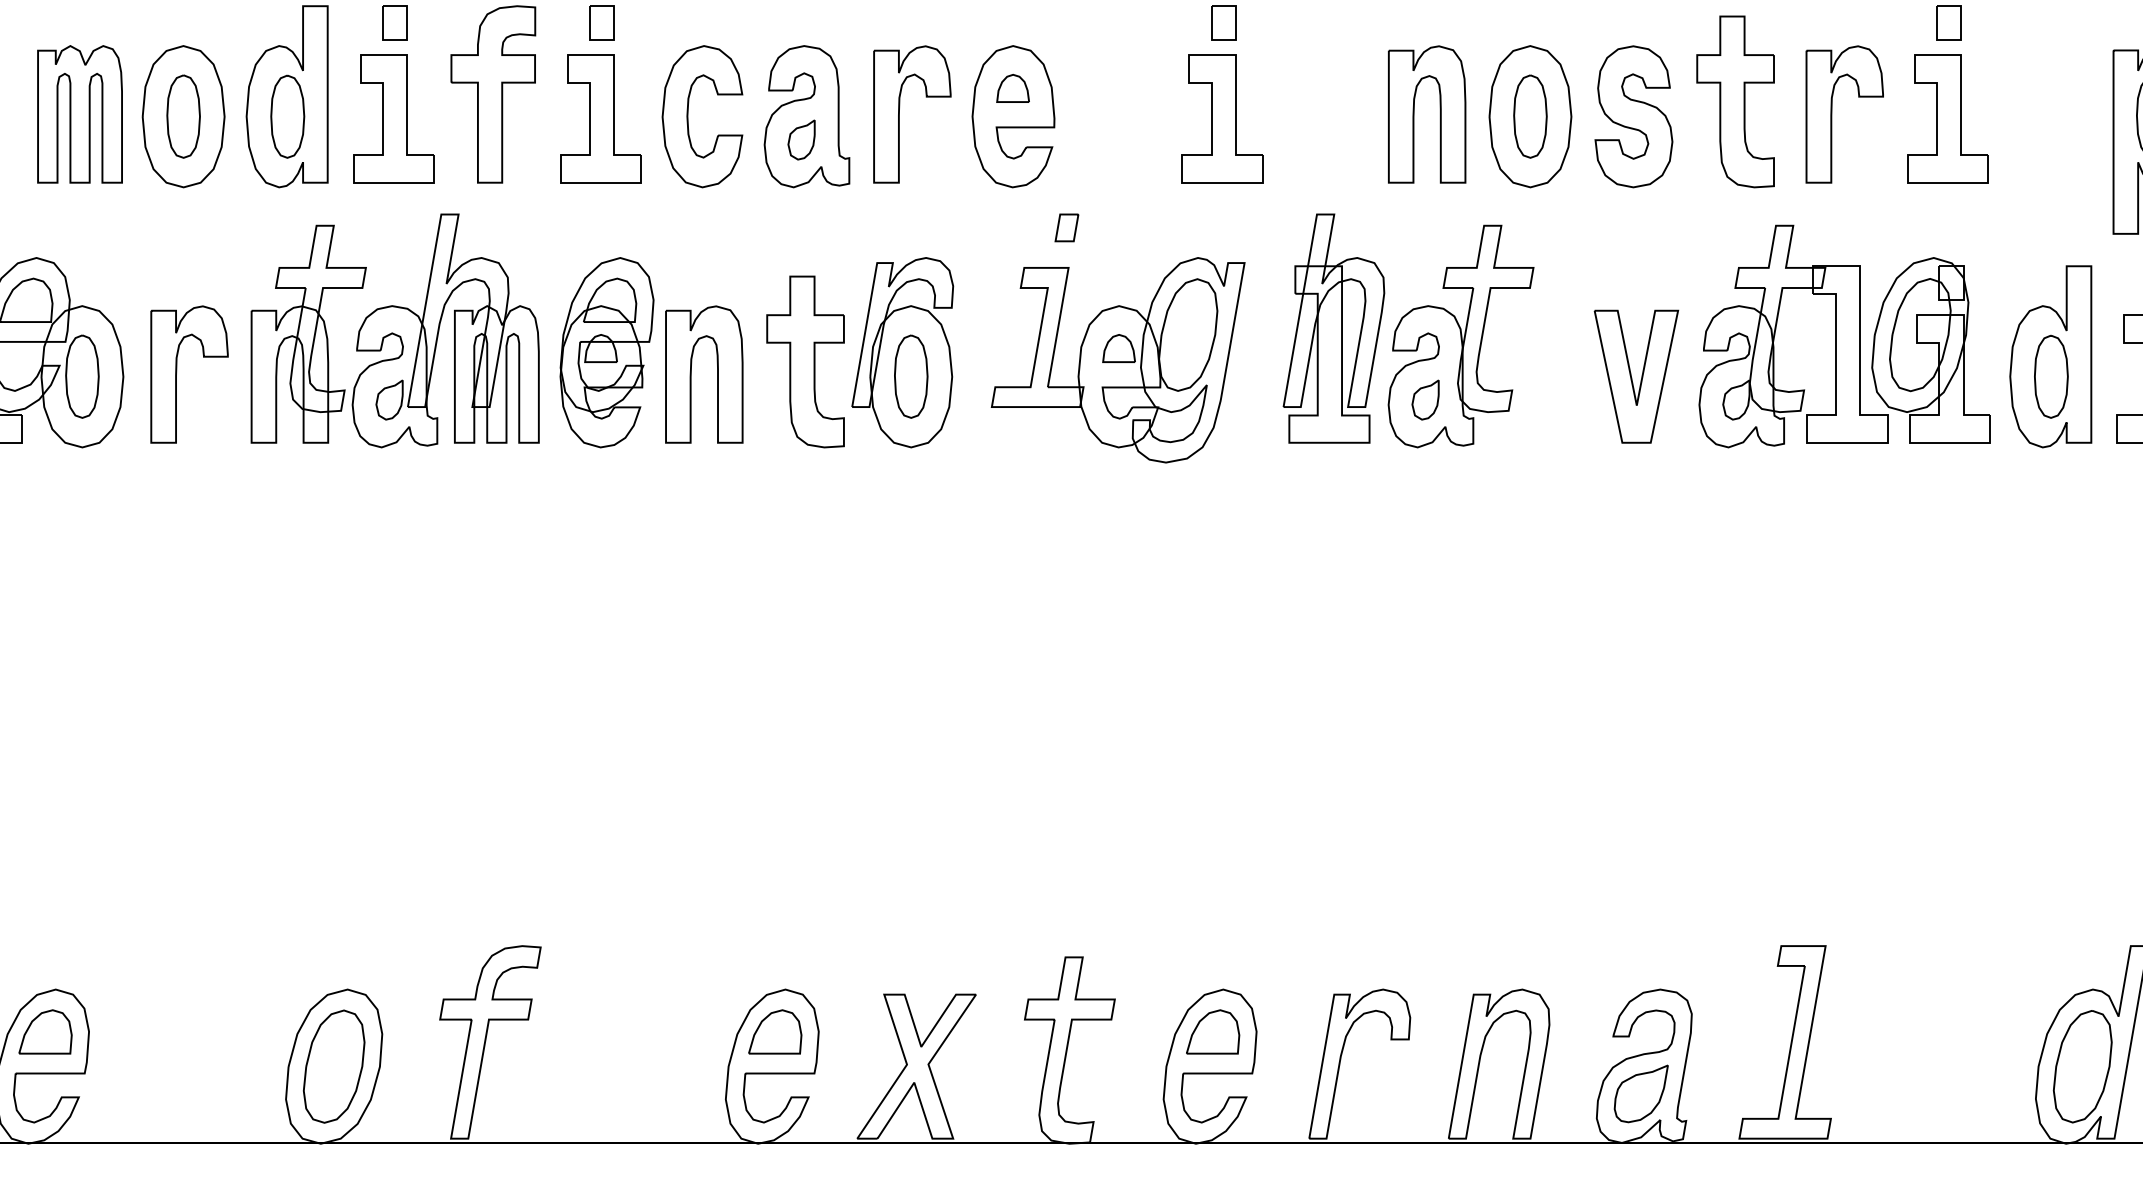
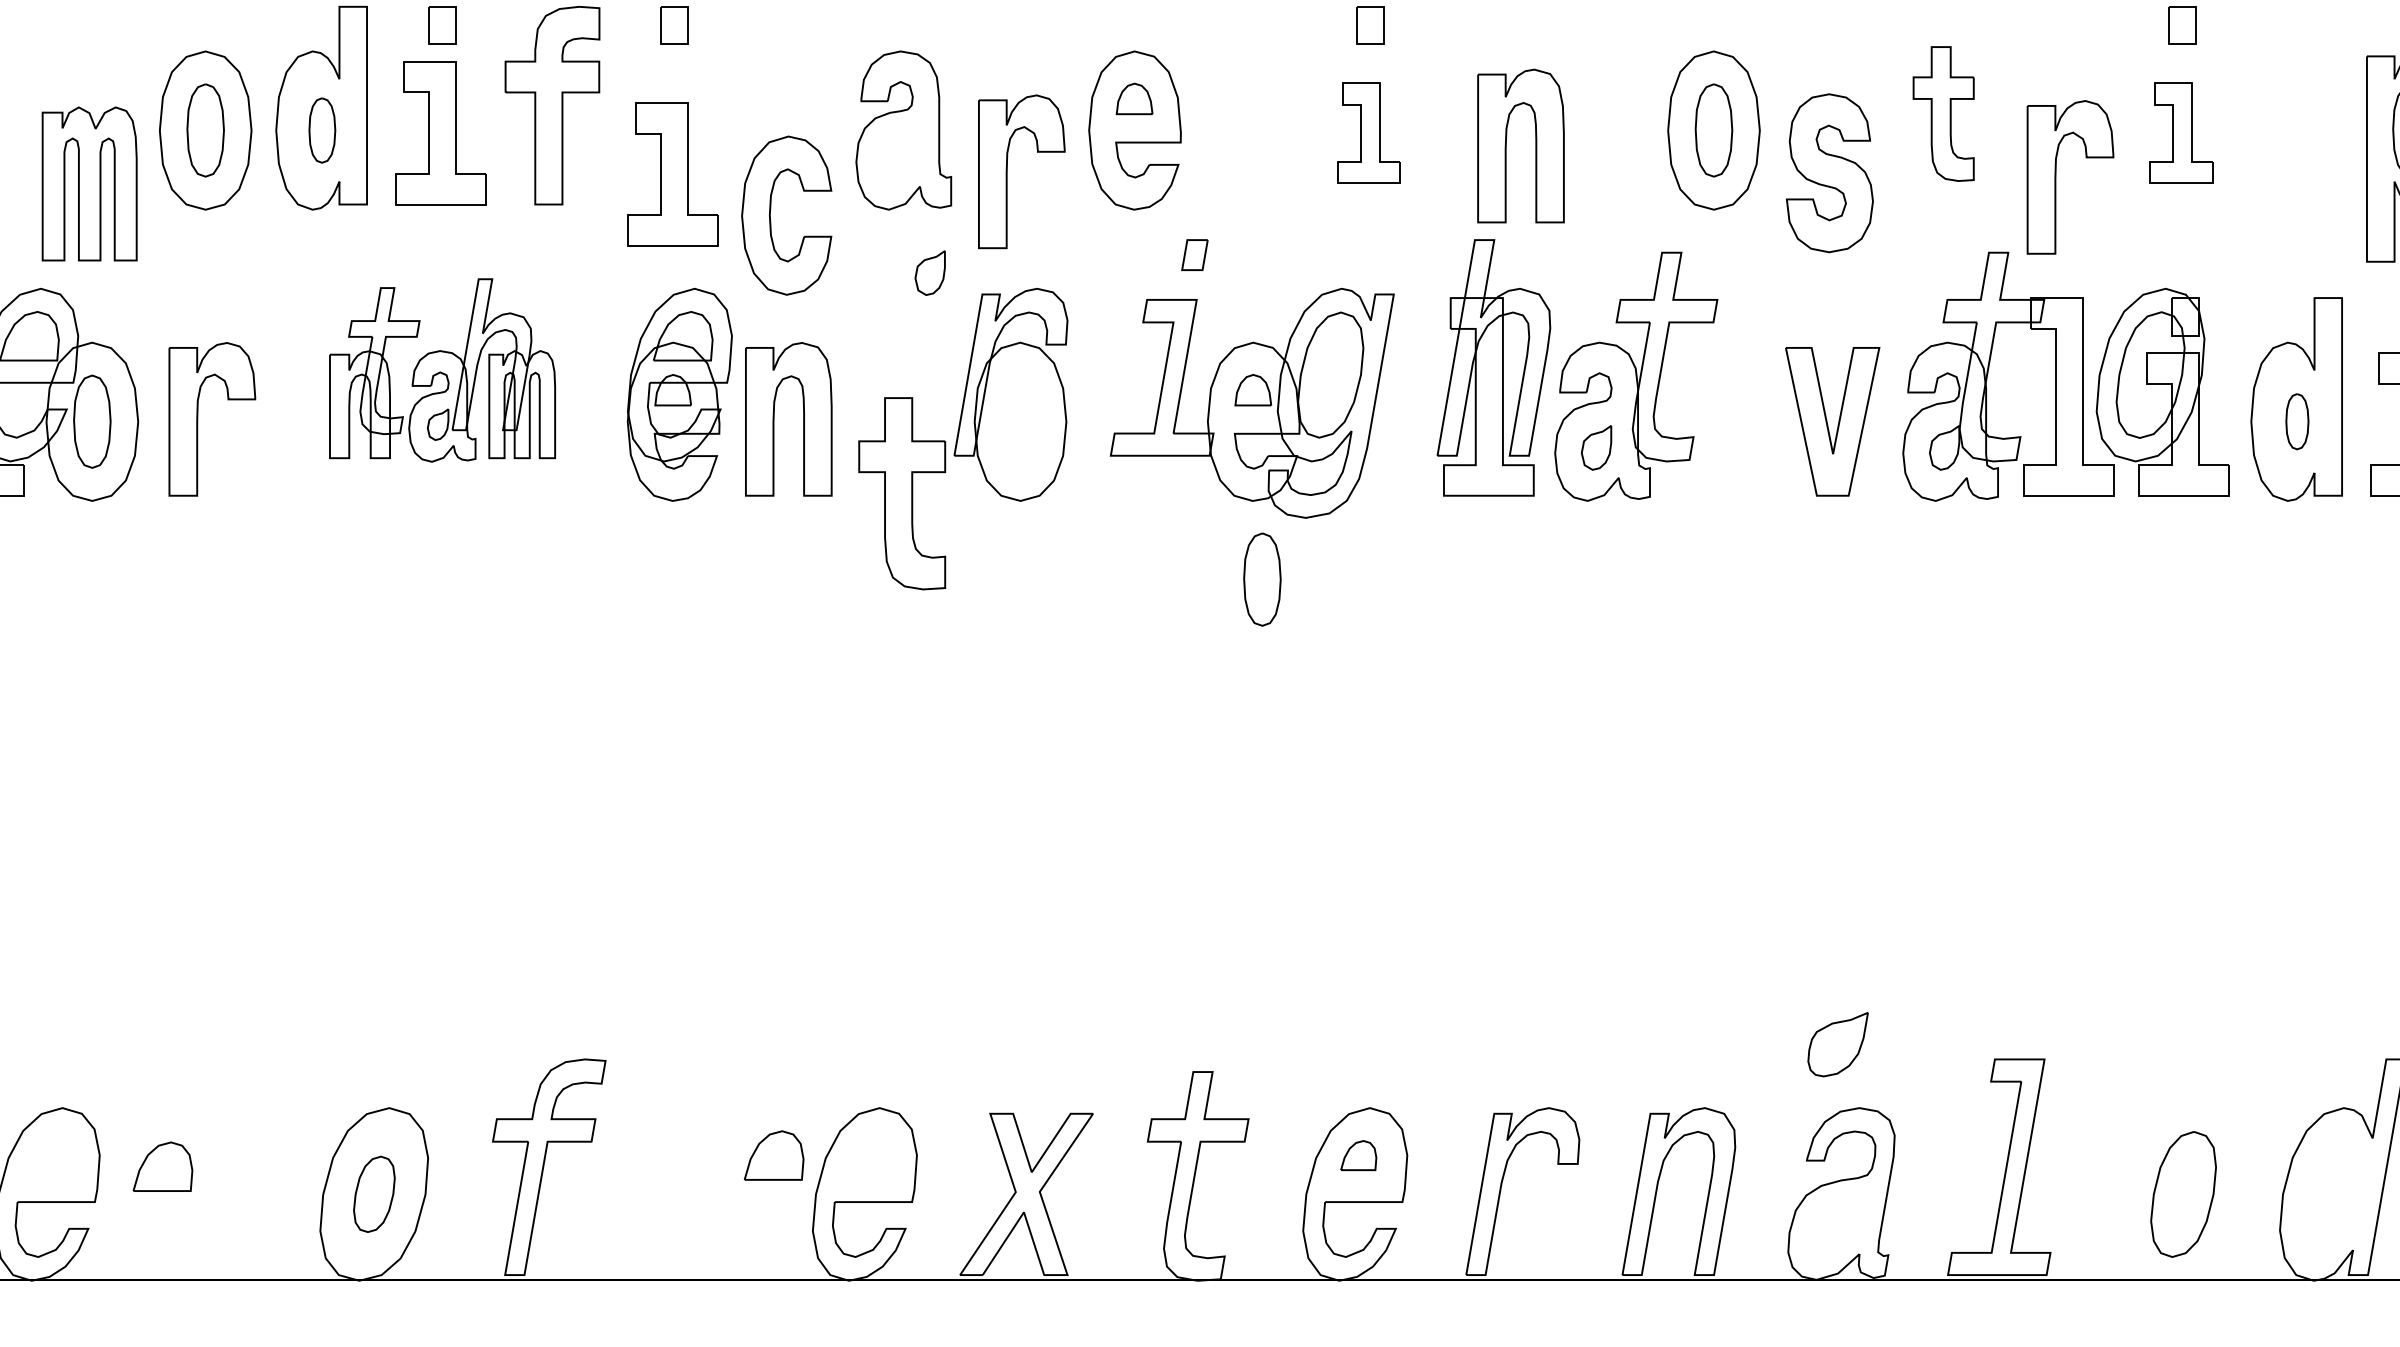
part: (1735, 101) -> (1943, 113), size x0.7
part: (79, 114) -> (89, 184), moved
part: (899, 114) -> (1007, 171), moved
part: (1439, 114) -> (1534, 146), moved
part: (1832, 114) -> (2056, 177), moved
part: (287, 116) -> (321, 130), size x0.7
part: (688, 116) -> (771, 215), moved
part: (1633, 116) -> (1829, 172), moved
part: (600, 118) -> (672, 174), moved
part: (1222, 118) -> (1369, 132), size x0.7
part: (1947, 118) -> (2181, 132), size x0.7
part: (801, 139) -> (930, 272), moved
part: (394, 330) -> (441, 370), size x0.7
part: (805, 361) -> (902, 493), moved
part: (911, 376) -> (1262, 579), moved
part: (2051, 376) -> (2297, 421), size x0.6
part: (45, 1031) -> (162, 1166), moved
part: (775, 1031) -> (774, 1155), moved
part: (1213, 1031) -> (1359, 1155), size x0.6
part: (334, 1066) -> (374, 1194), size x0.6
part: (2082, 1066) -> (2183, 1194), moved
part: (1640, 1093) -> (1837, 1044), moved

